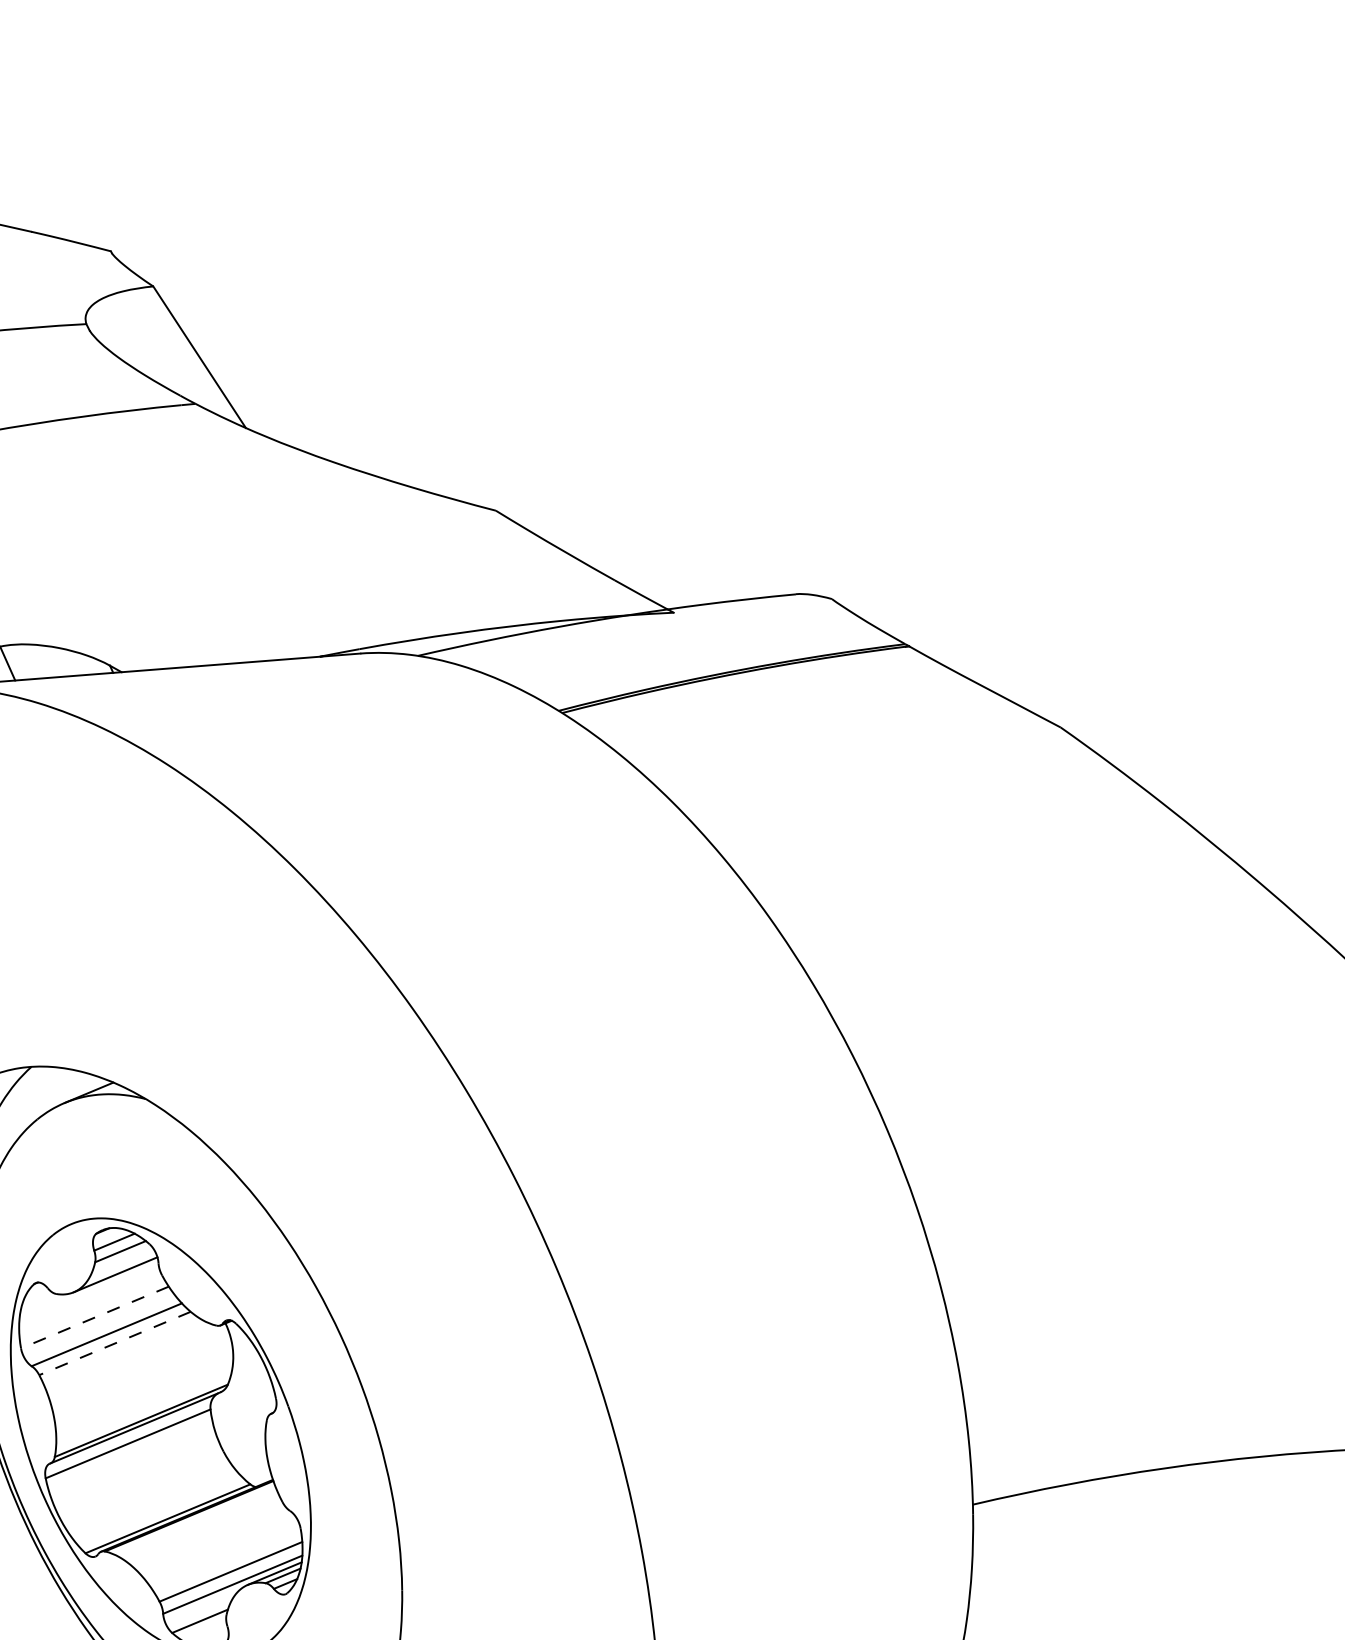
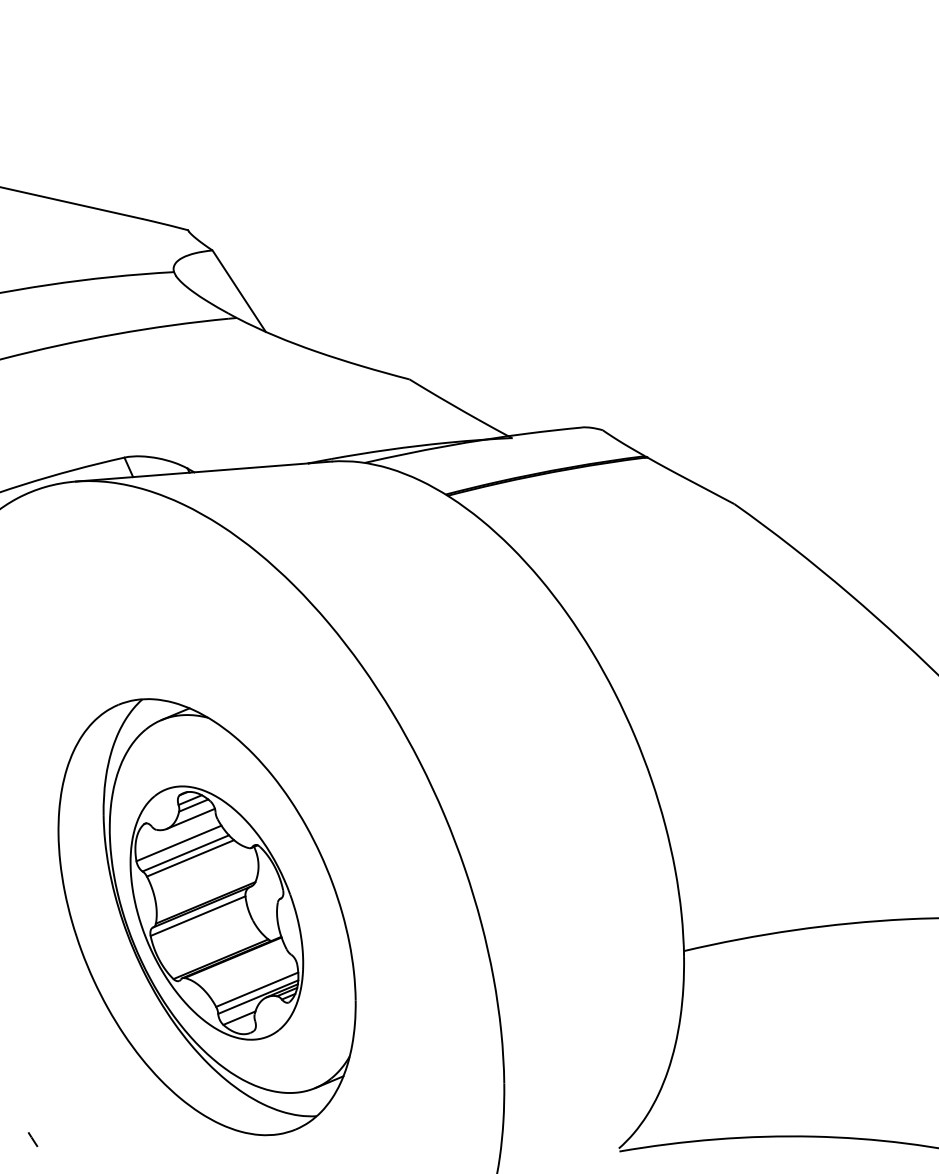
line: (94, 1317) -> (178, 843), dashed -> solid
line: (114, 1343) -> (190, 858), dashed -> solid

